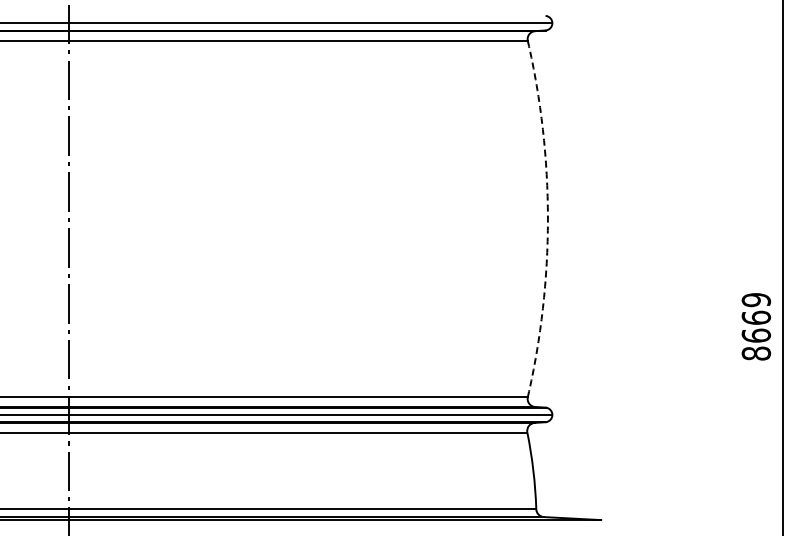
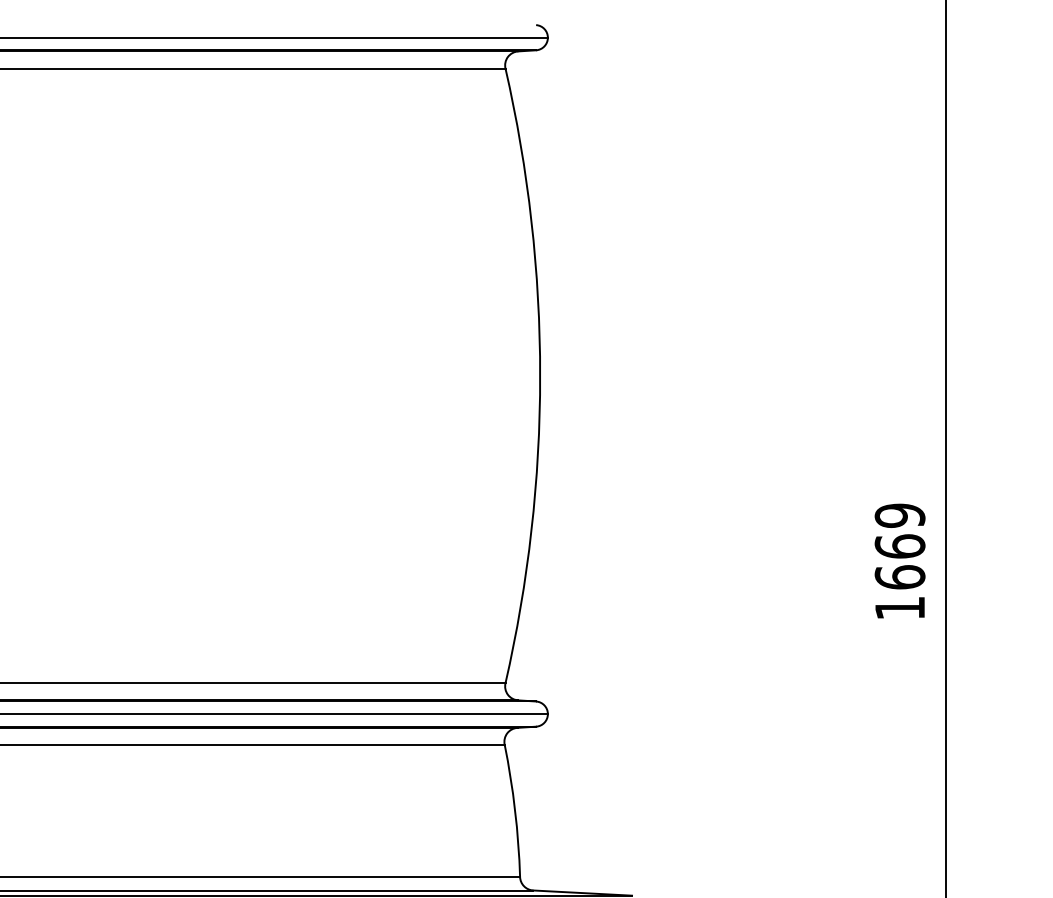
arc: (547, 219) -> (539, 376), dashed -> solid
text: (756, 353) -> (900, 608), 8669 -> 1669

